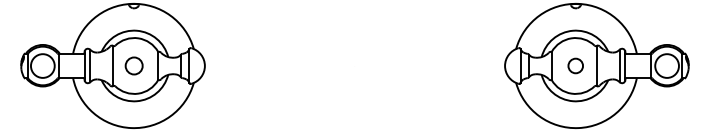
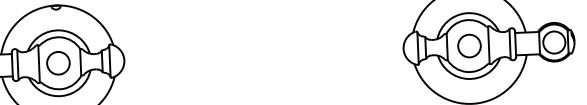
circle: (134, 65) -> (58, 62), size x1.43
circle: (575, 65) -> (469, 45), size x1.67

